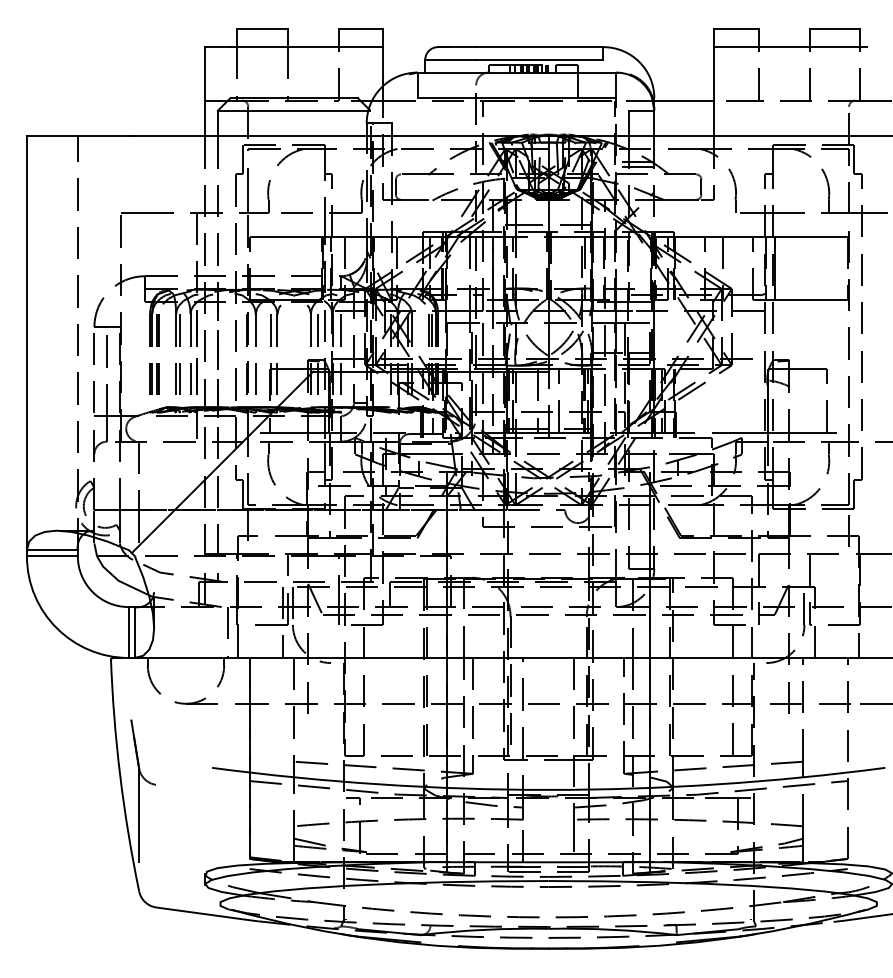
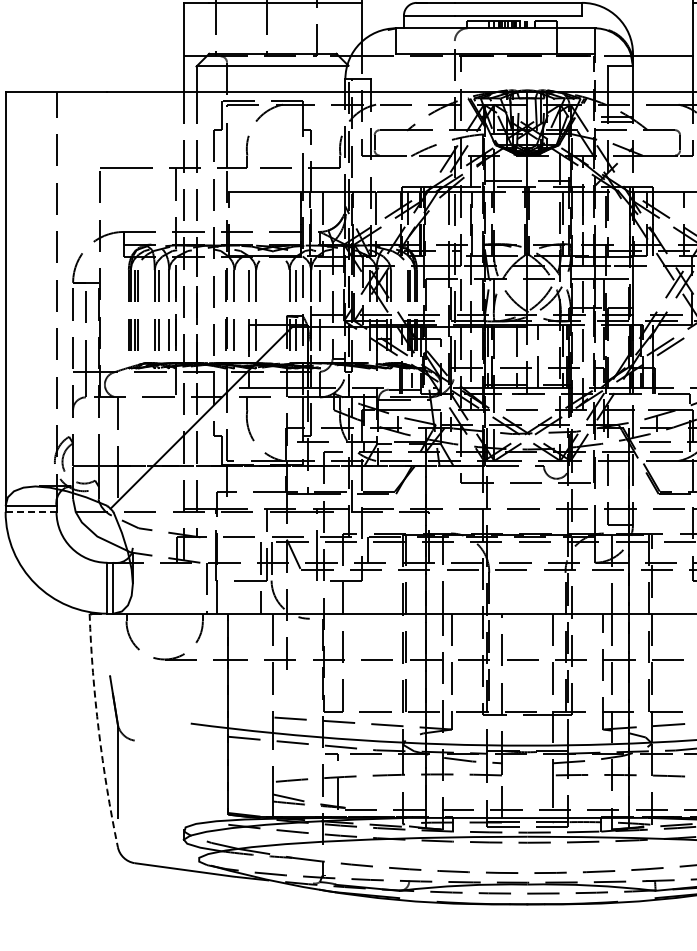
line: (52, 556) -> (31, 512), solid -> dashed
arc: (120, 775) -> (99, 731), solid -> dashed

